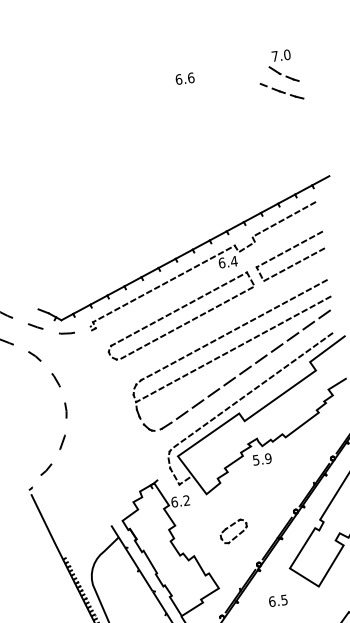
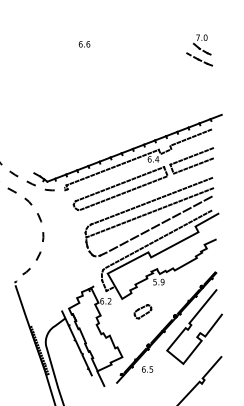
text: (185, 79) -> (84, 44), moved
part: (233, 531) -> (142, 311), moved
text: (278, 600) -> (147, 369), moved

